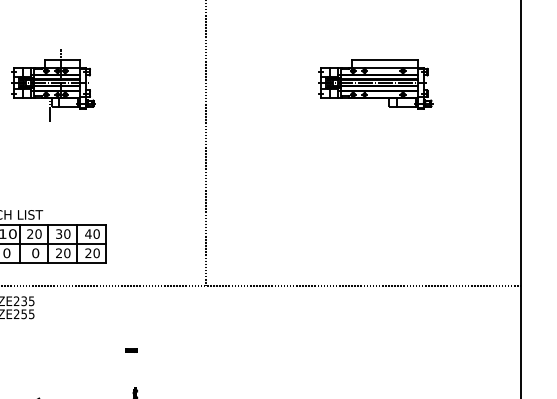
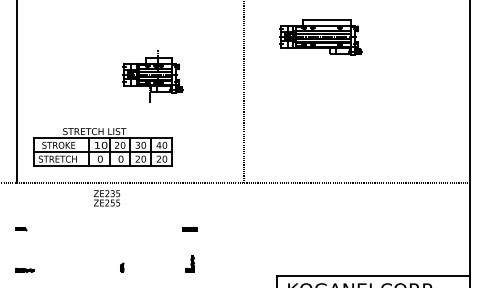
part: (375, 84) -> (320, 37), moved
part: (53, 85) -> (152, 76), moved
part: (130, 349) -> (189, 228), size x1.6

